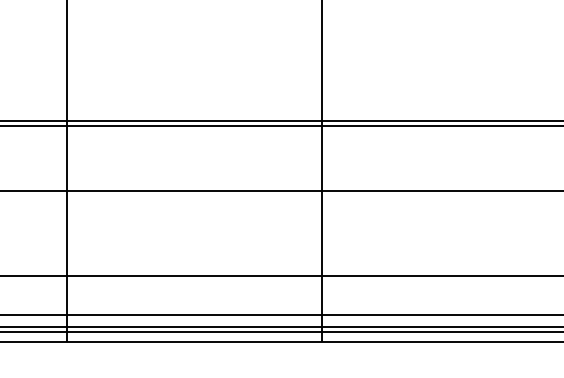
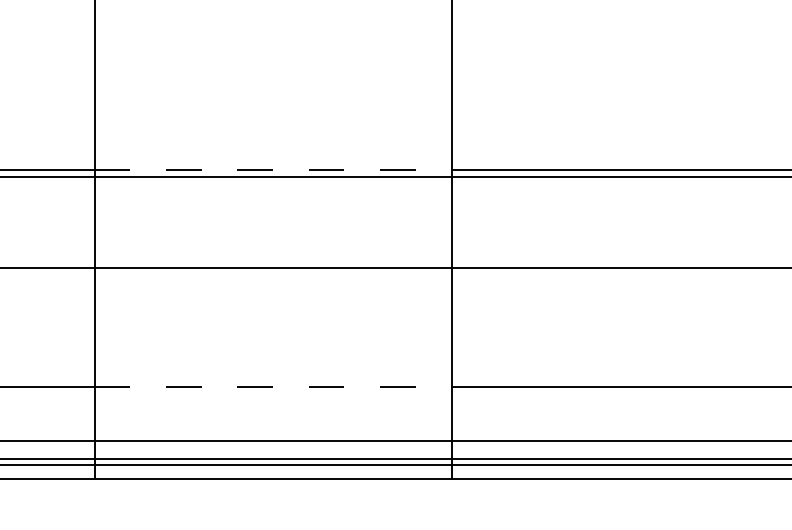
line: (194, 120) -> (273, 169), solid -> dashed
line: (194, 276) -> (273, 387), solid -> dashed

